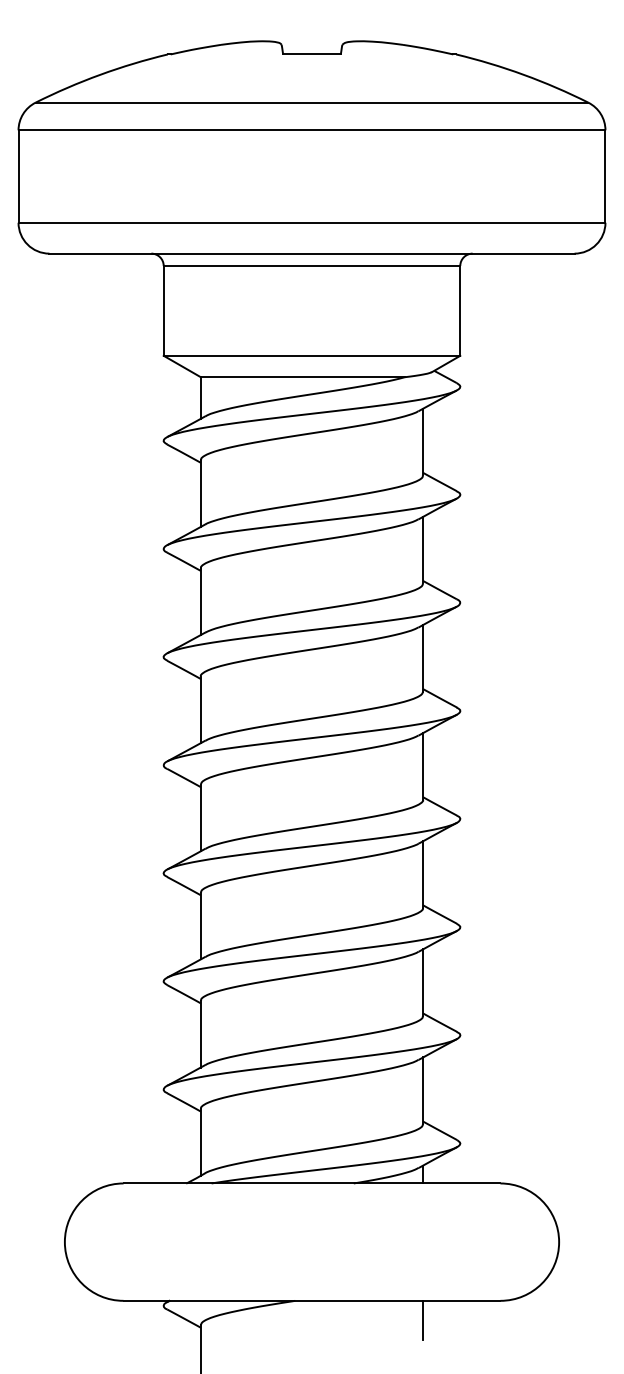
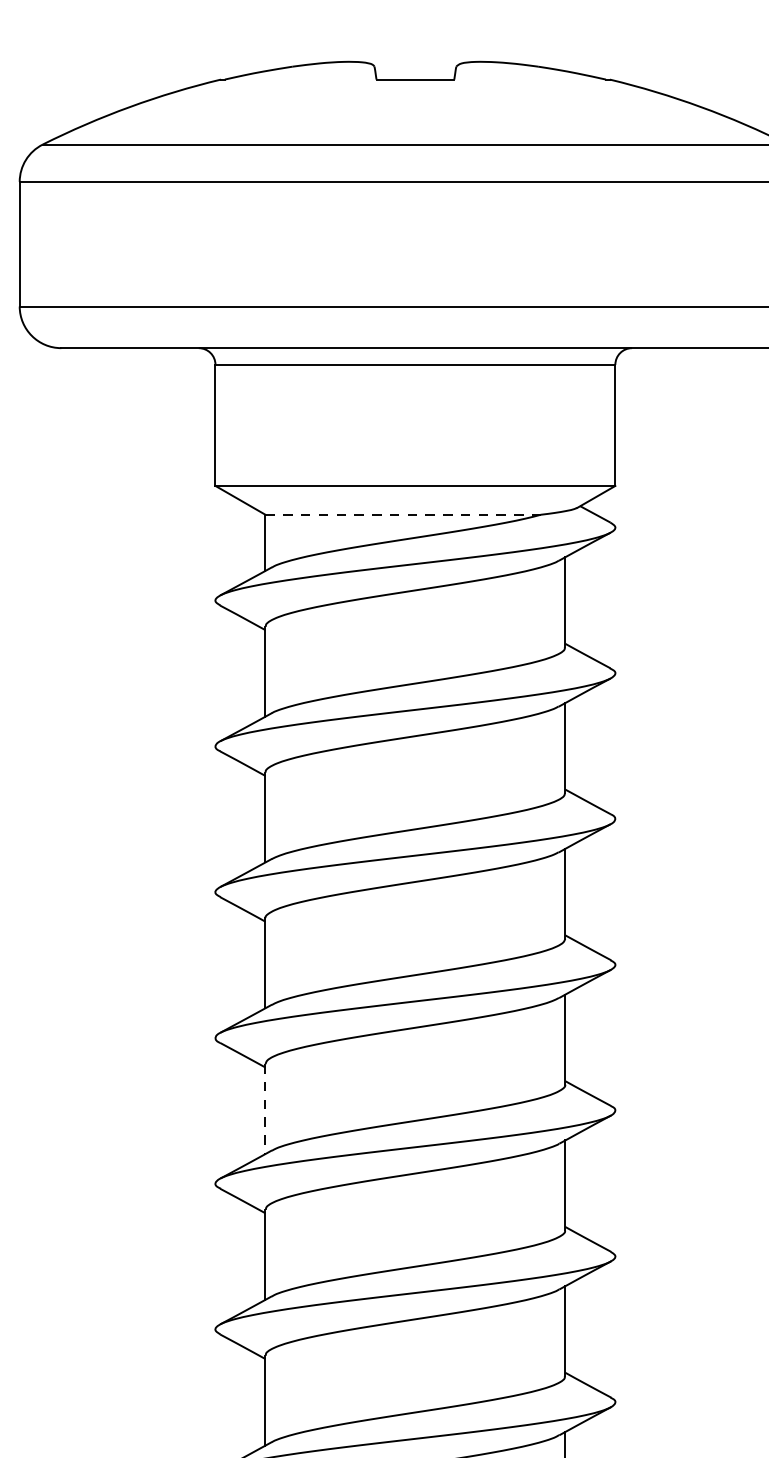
line: (303, 377) -> (403, 515), solid -> dashed
line: (200, 818) -> (265, 1109), solid -> dashed

